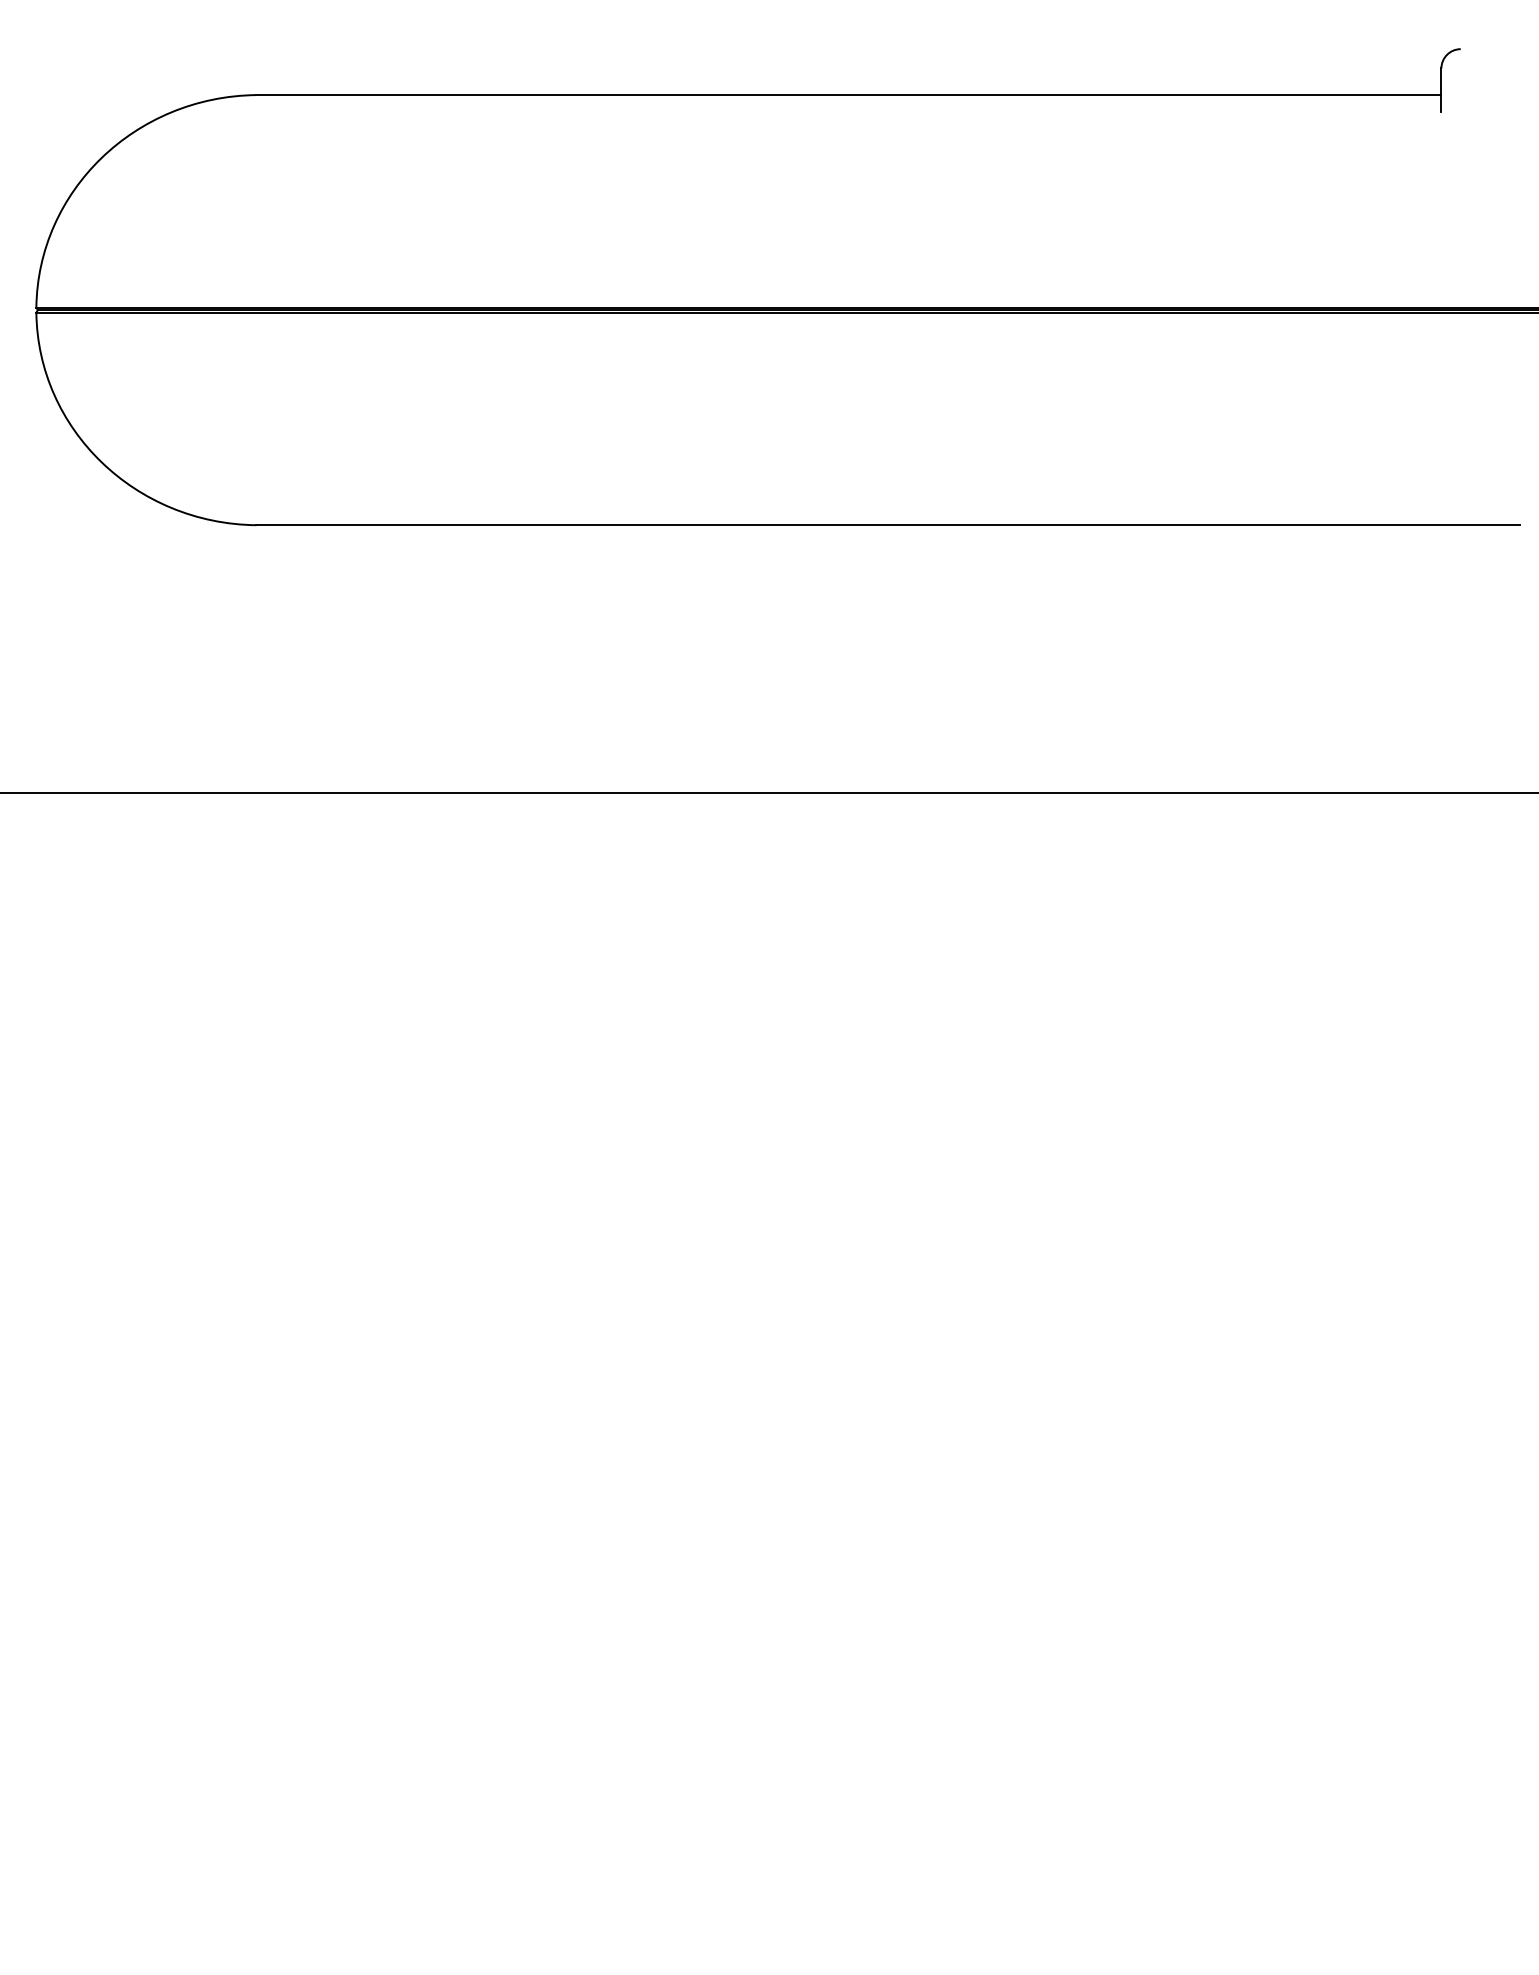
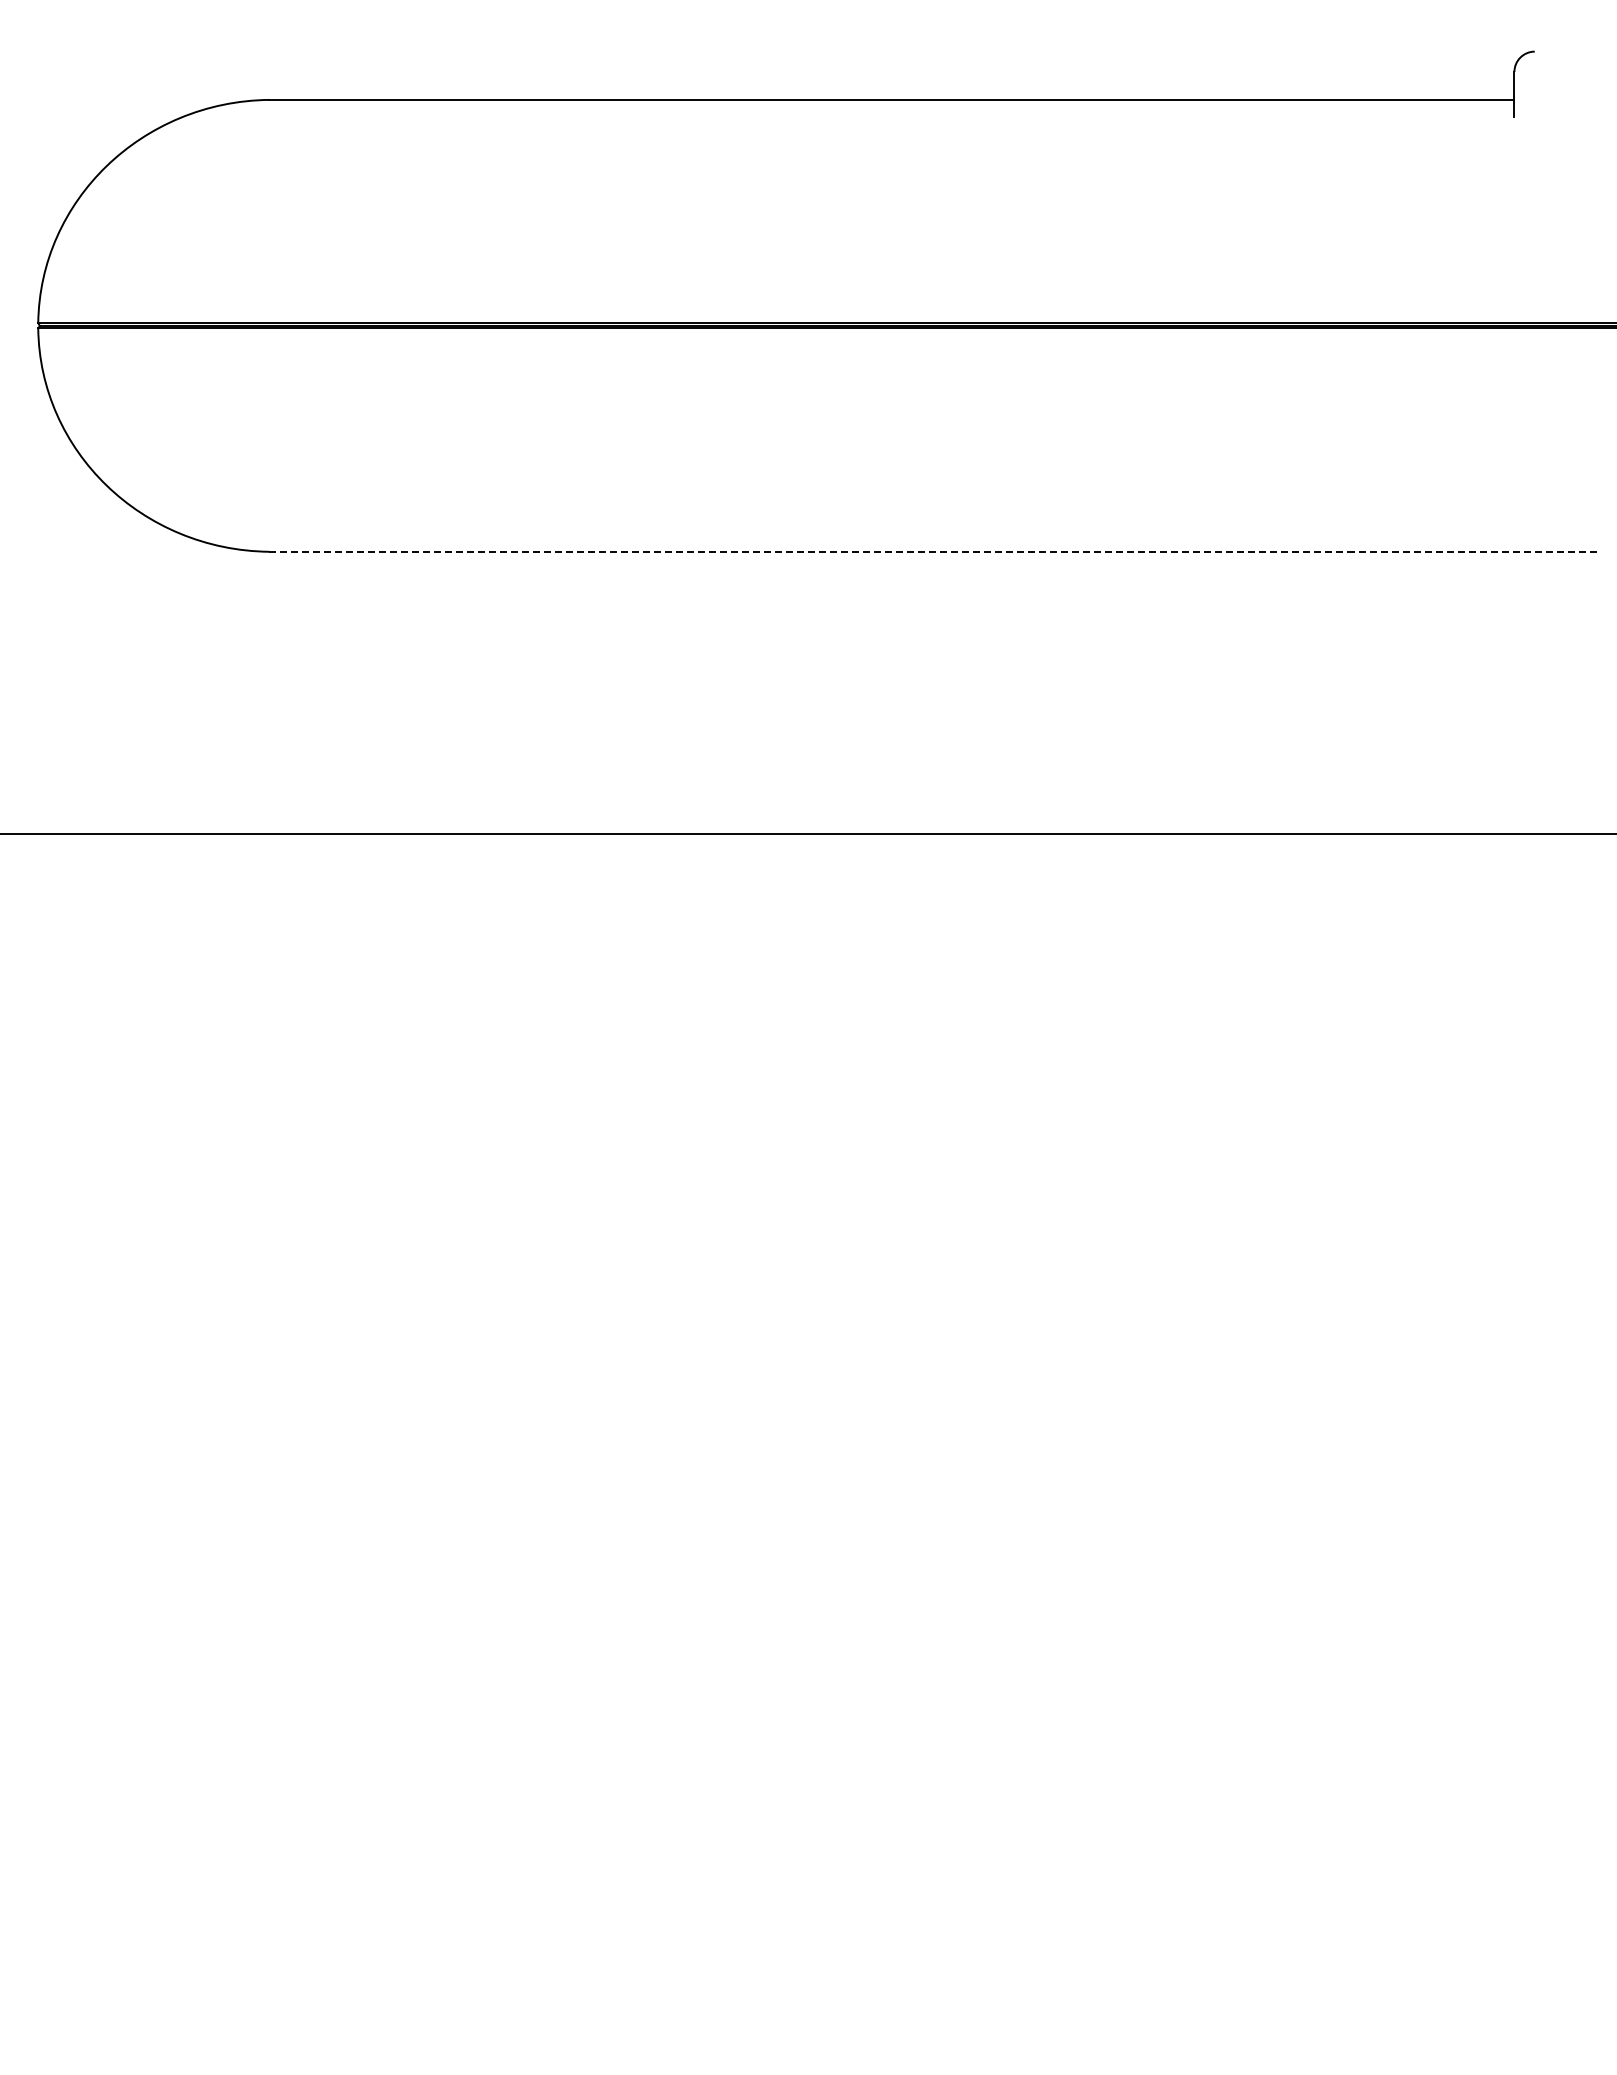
line: (888, 524) -> (933, 551), solid -> dashed

